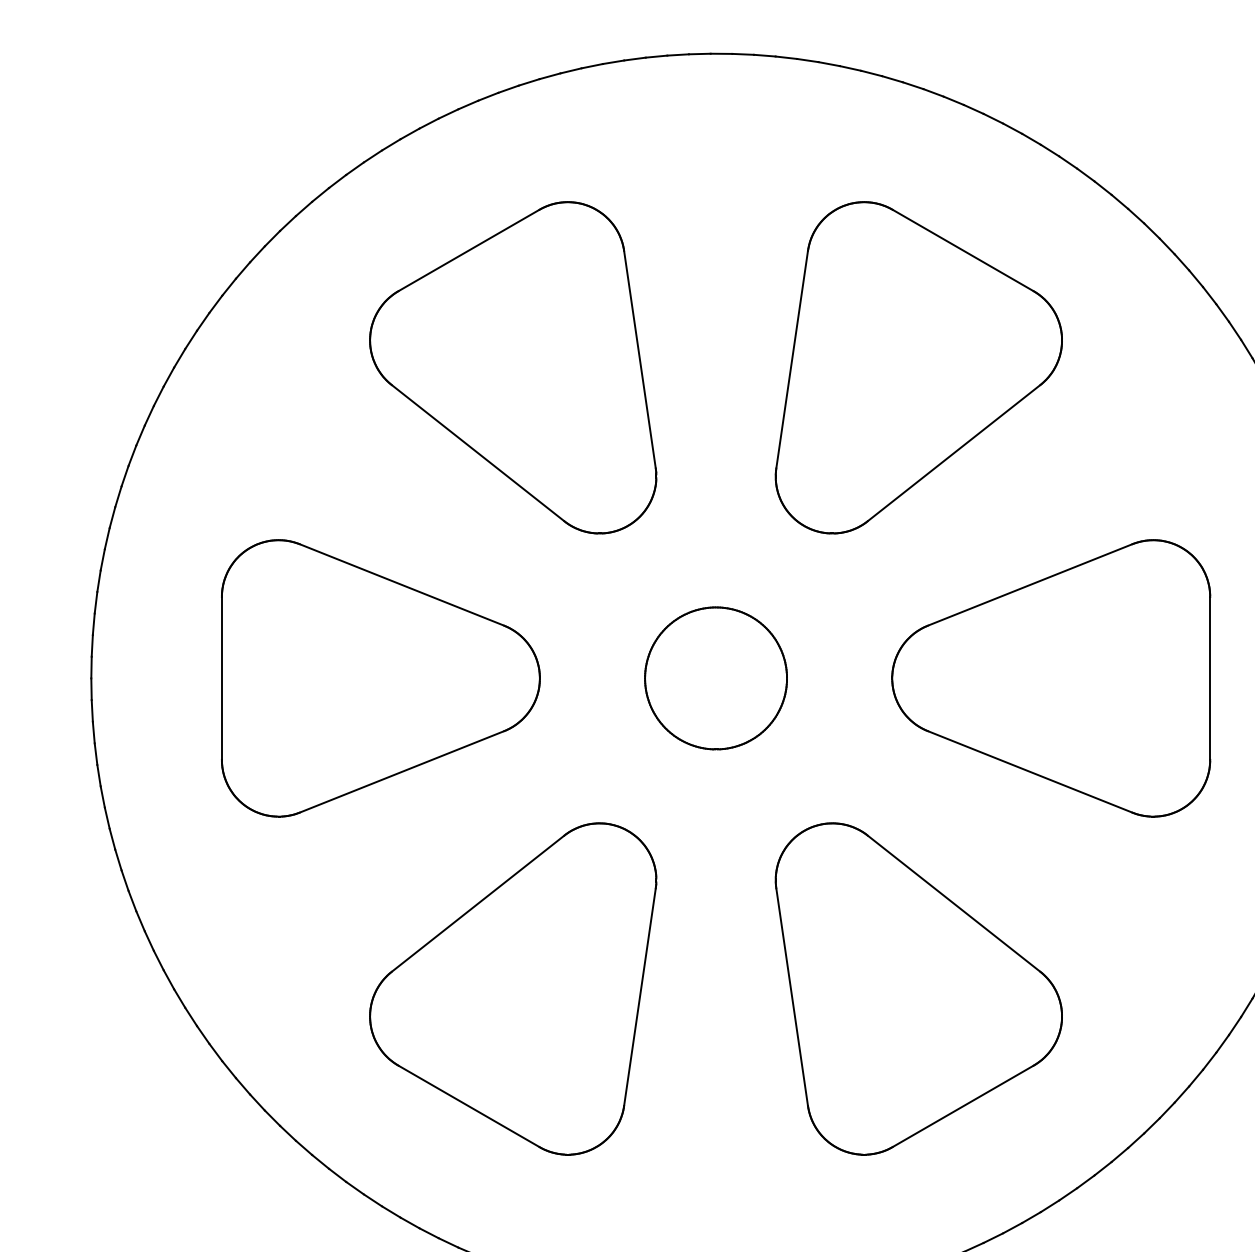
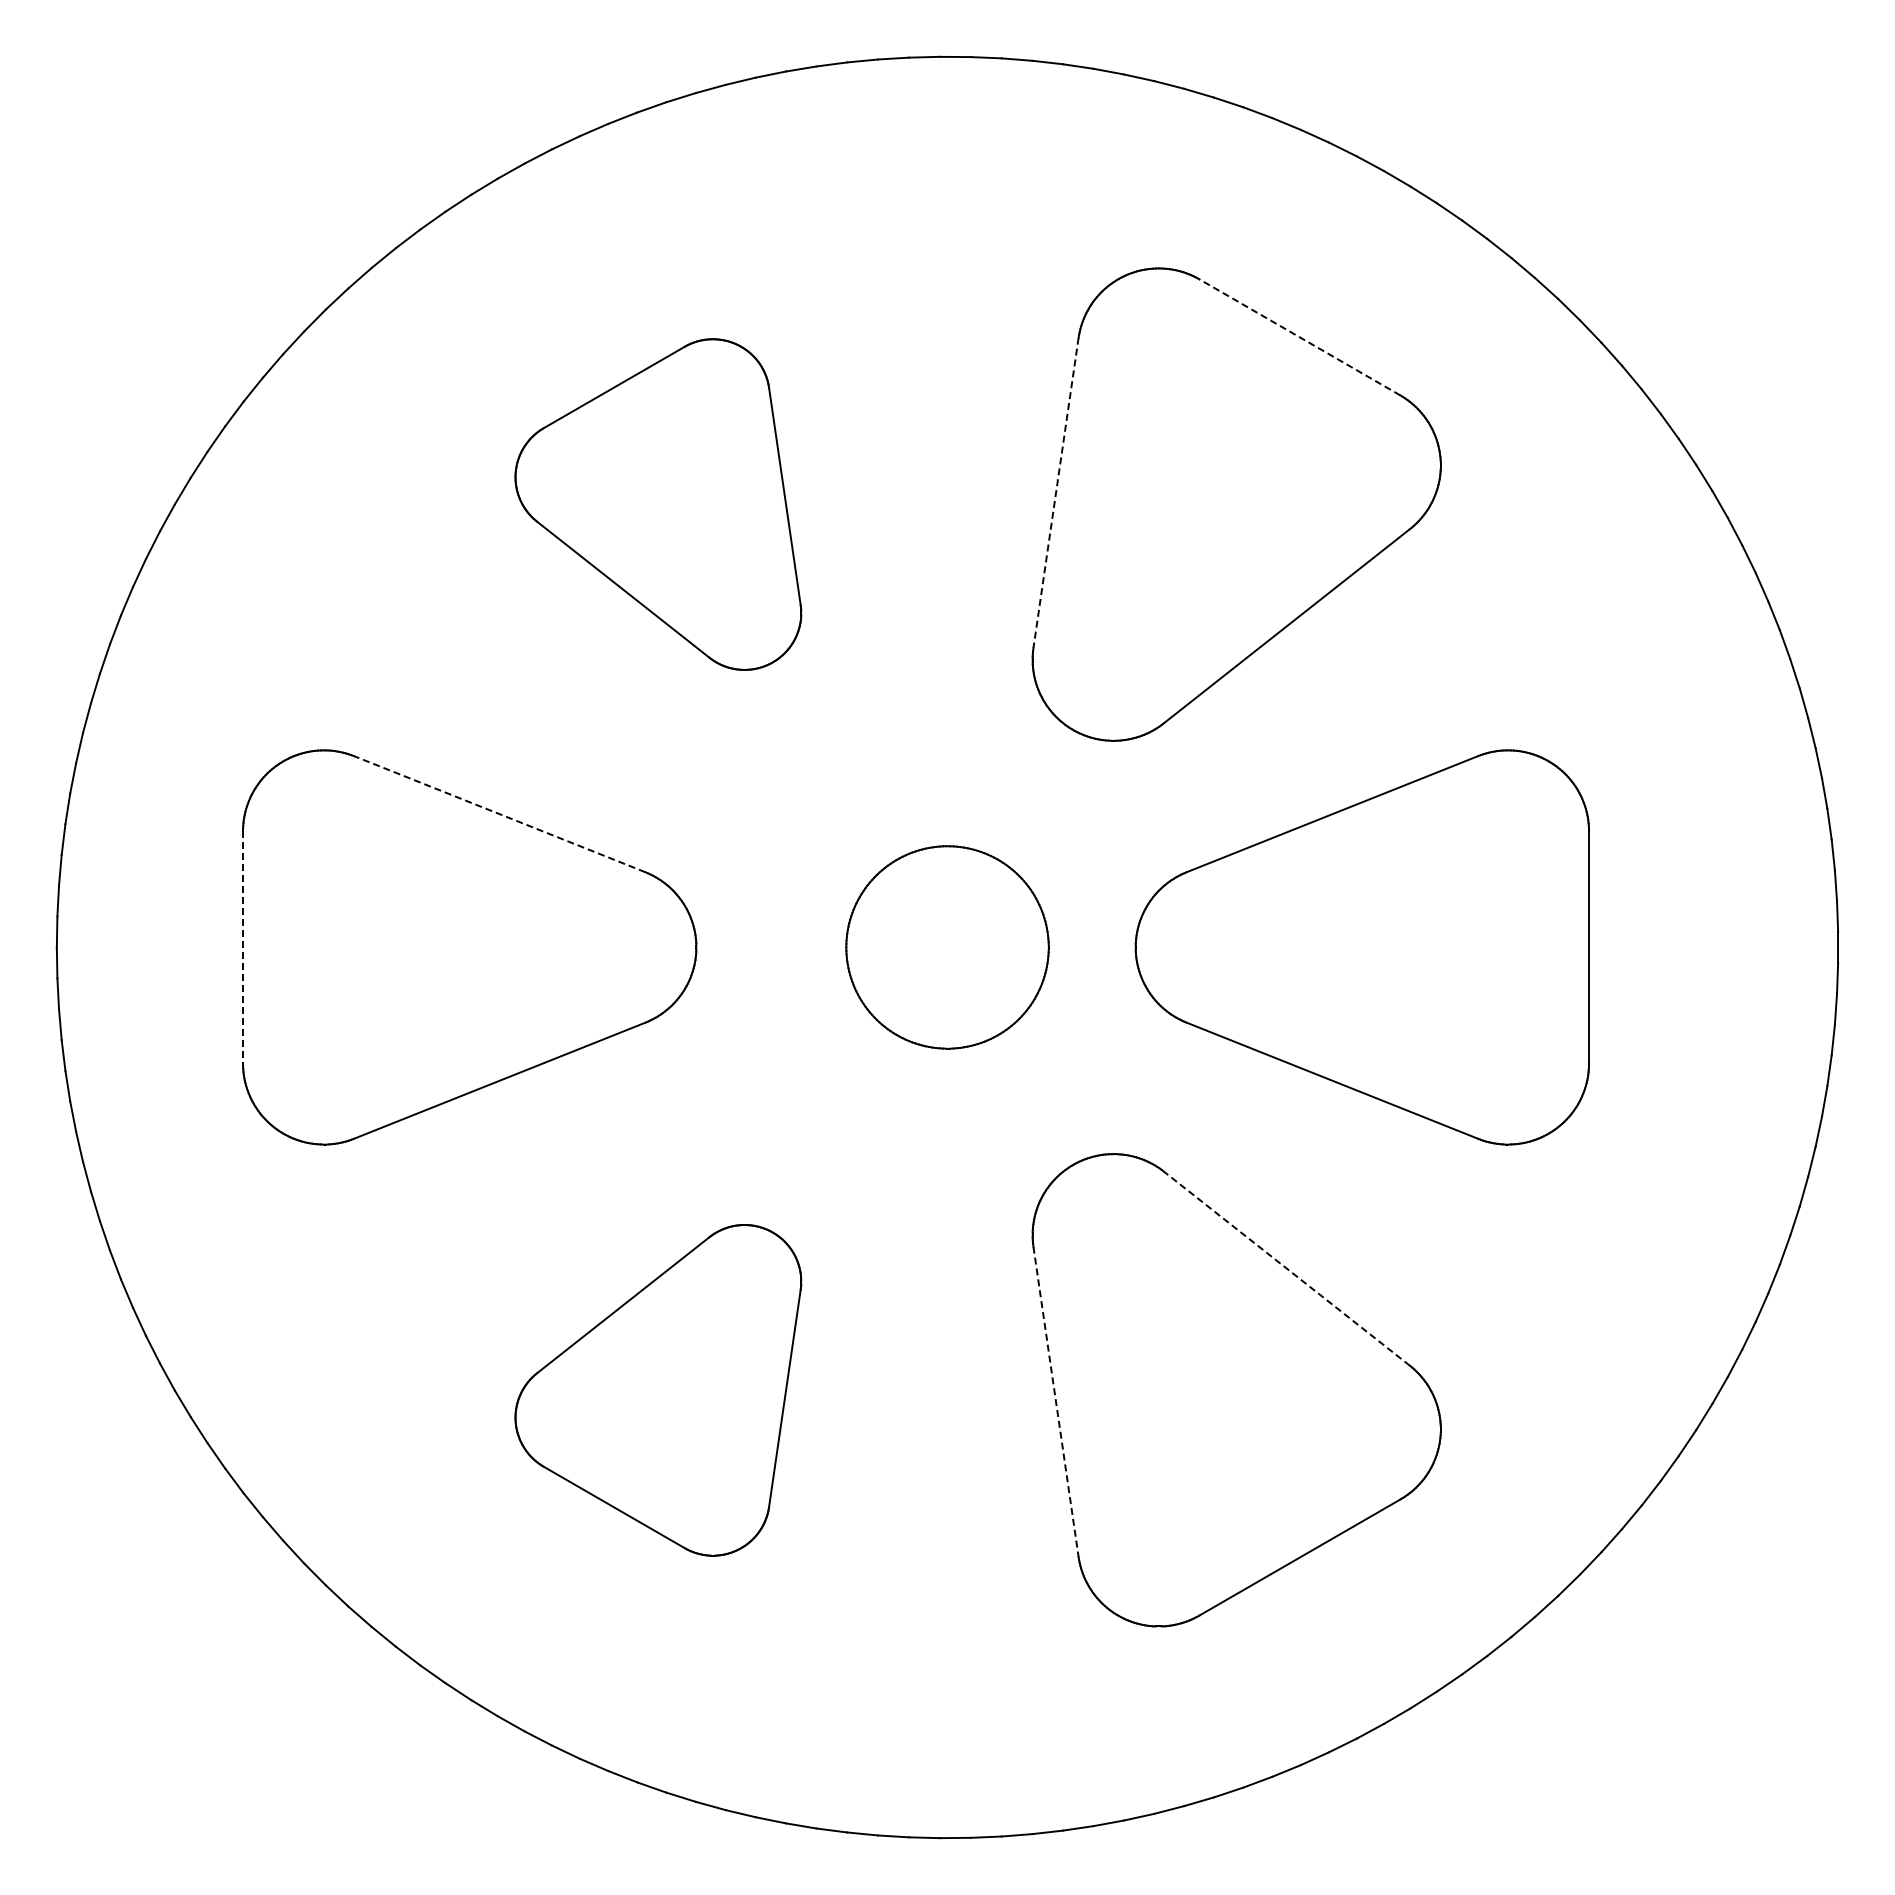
line: (962, 250) -> (1299, 337), solid -> dashed
line: (792, 359) -> (1056, 492), solid -> dashed
part: (513, 367) -> (658, 504), size x0.7
line: (401, 585) -> (499, 814), solid -> dashed
line: (222, 678) -> (243, 947), solid -> dashed
part: (1050, 678) -> (1361, 947), moved
line: (953, 903) -> (1286, 1268), solid -> dashed
part: (513, 989) -> (658, 1390), size x0.7
line: (792, 996) -> (1056, 1401), solid -> dashed

